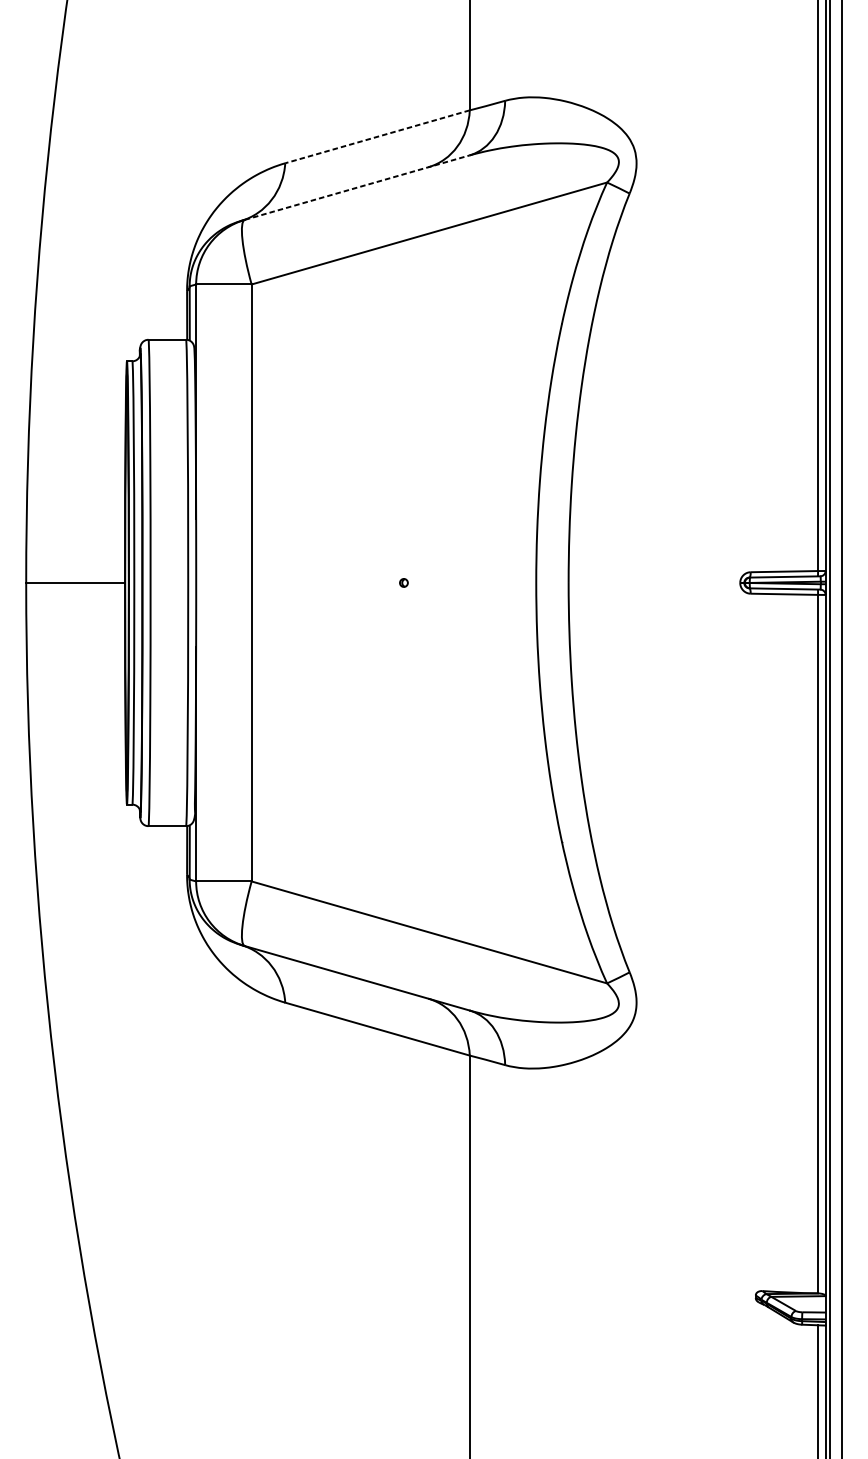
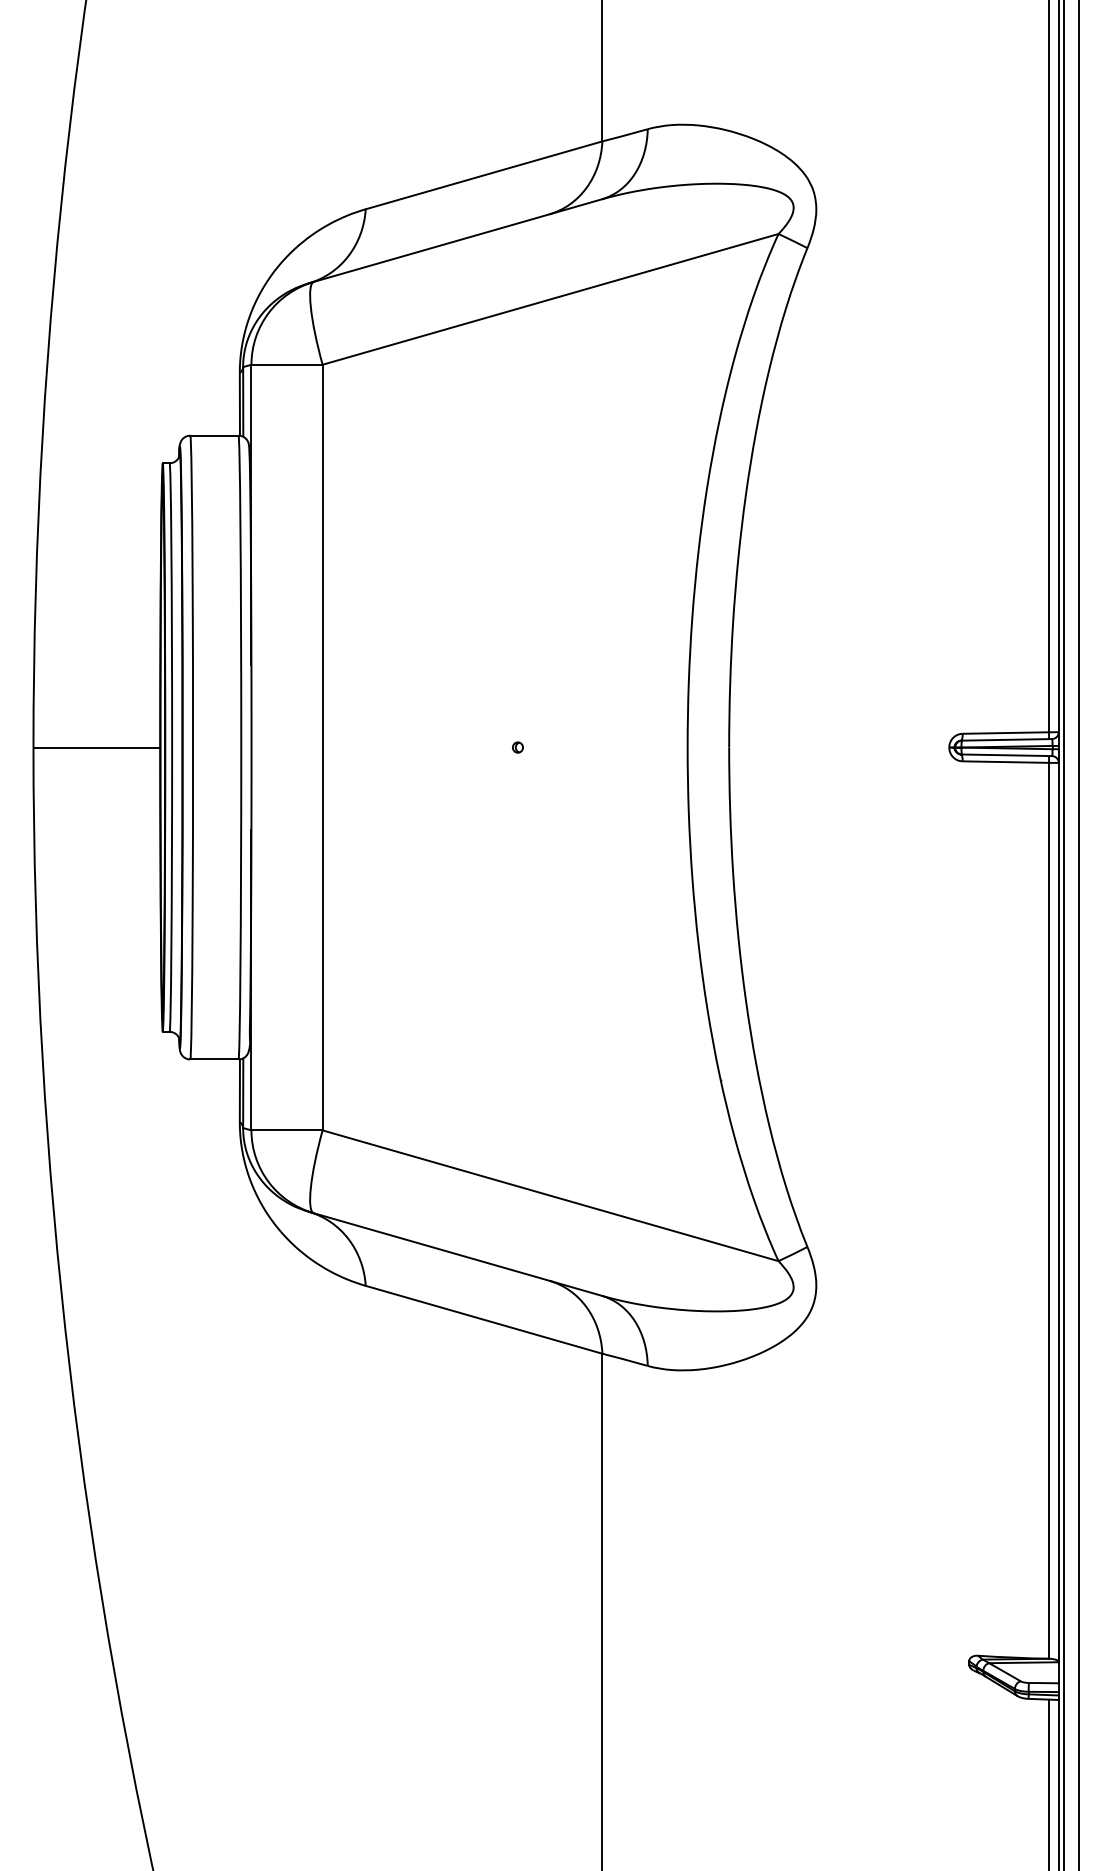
line: (377, 136) -> (483, 175), dashed -> solid
line: (356, 187) -> (457, 240), dashed -> solid

